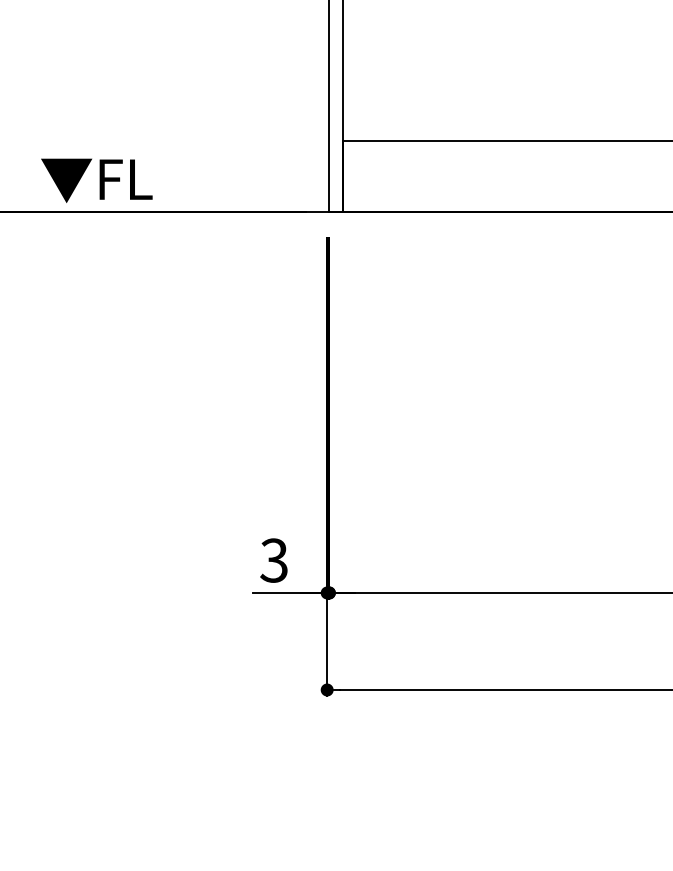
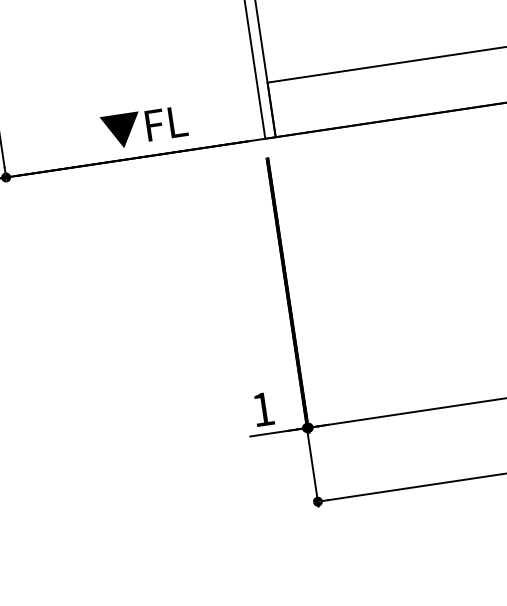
text: (96, 180) -> (144, 127), moved
text: (273, 560) -> (262, 409), 3 -> 1

